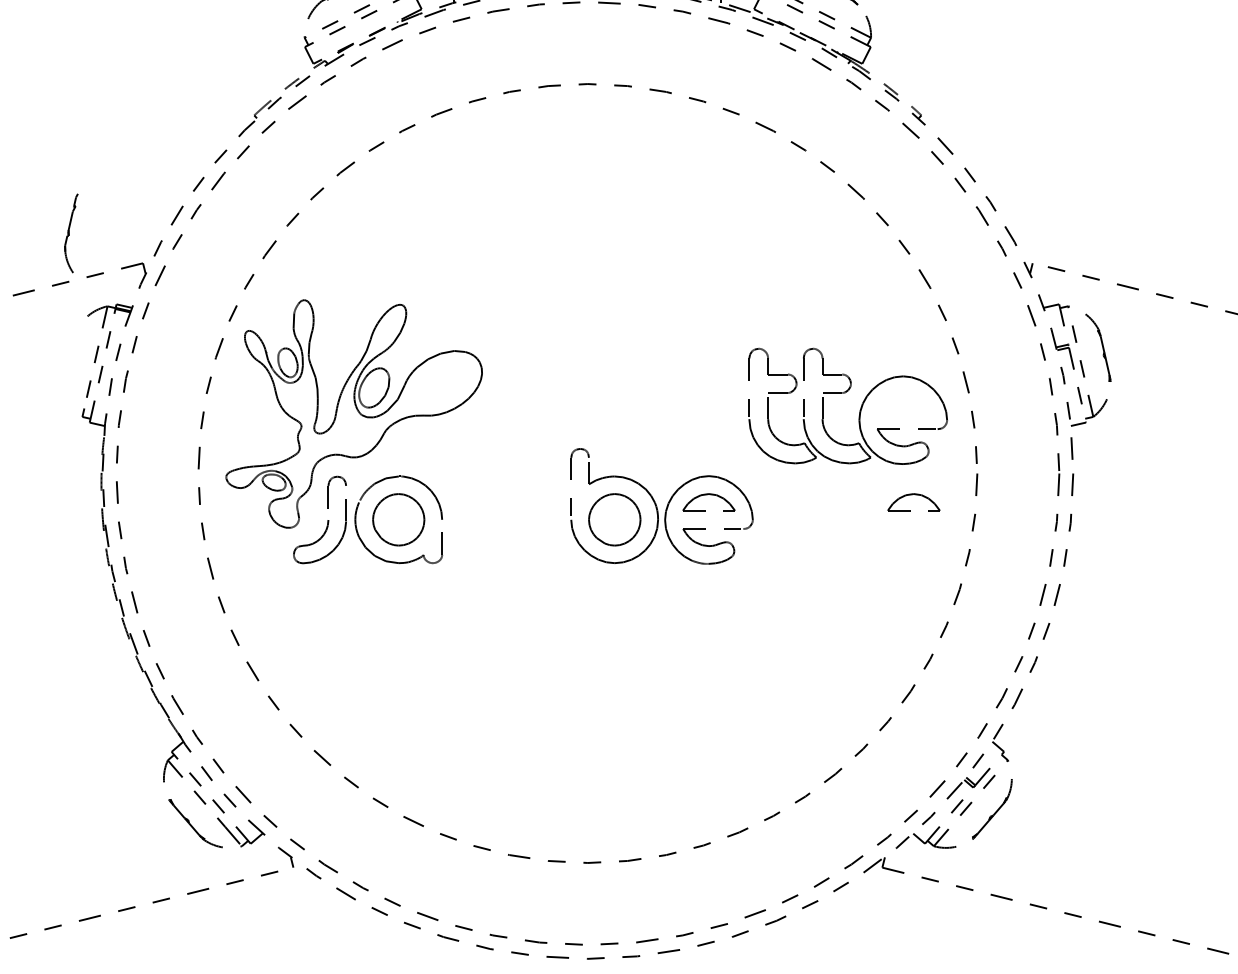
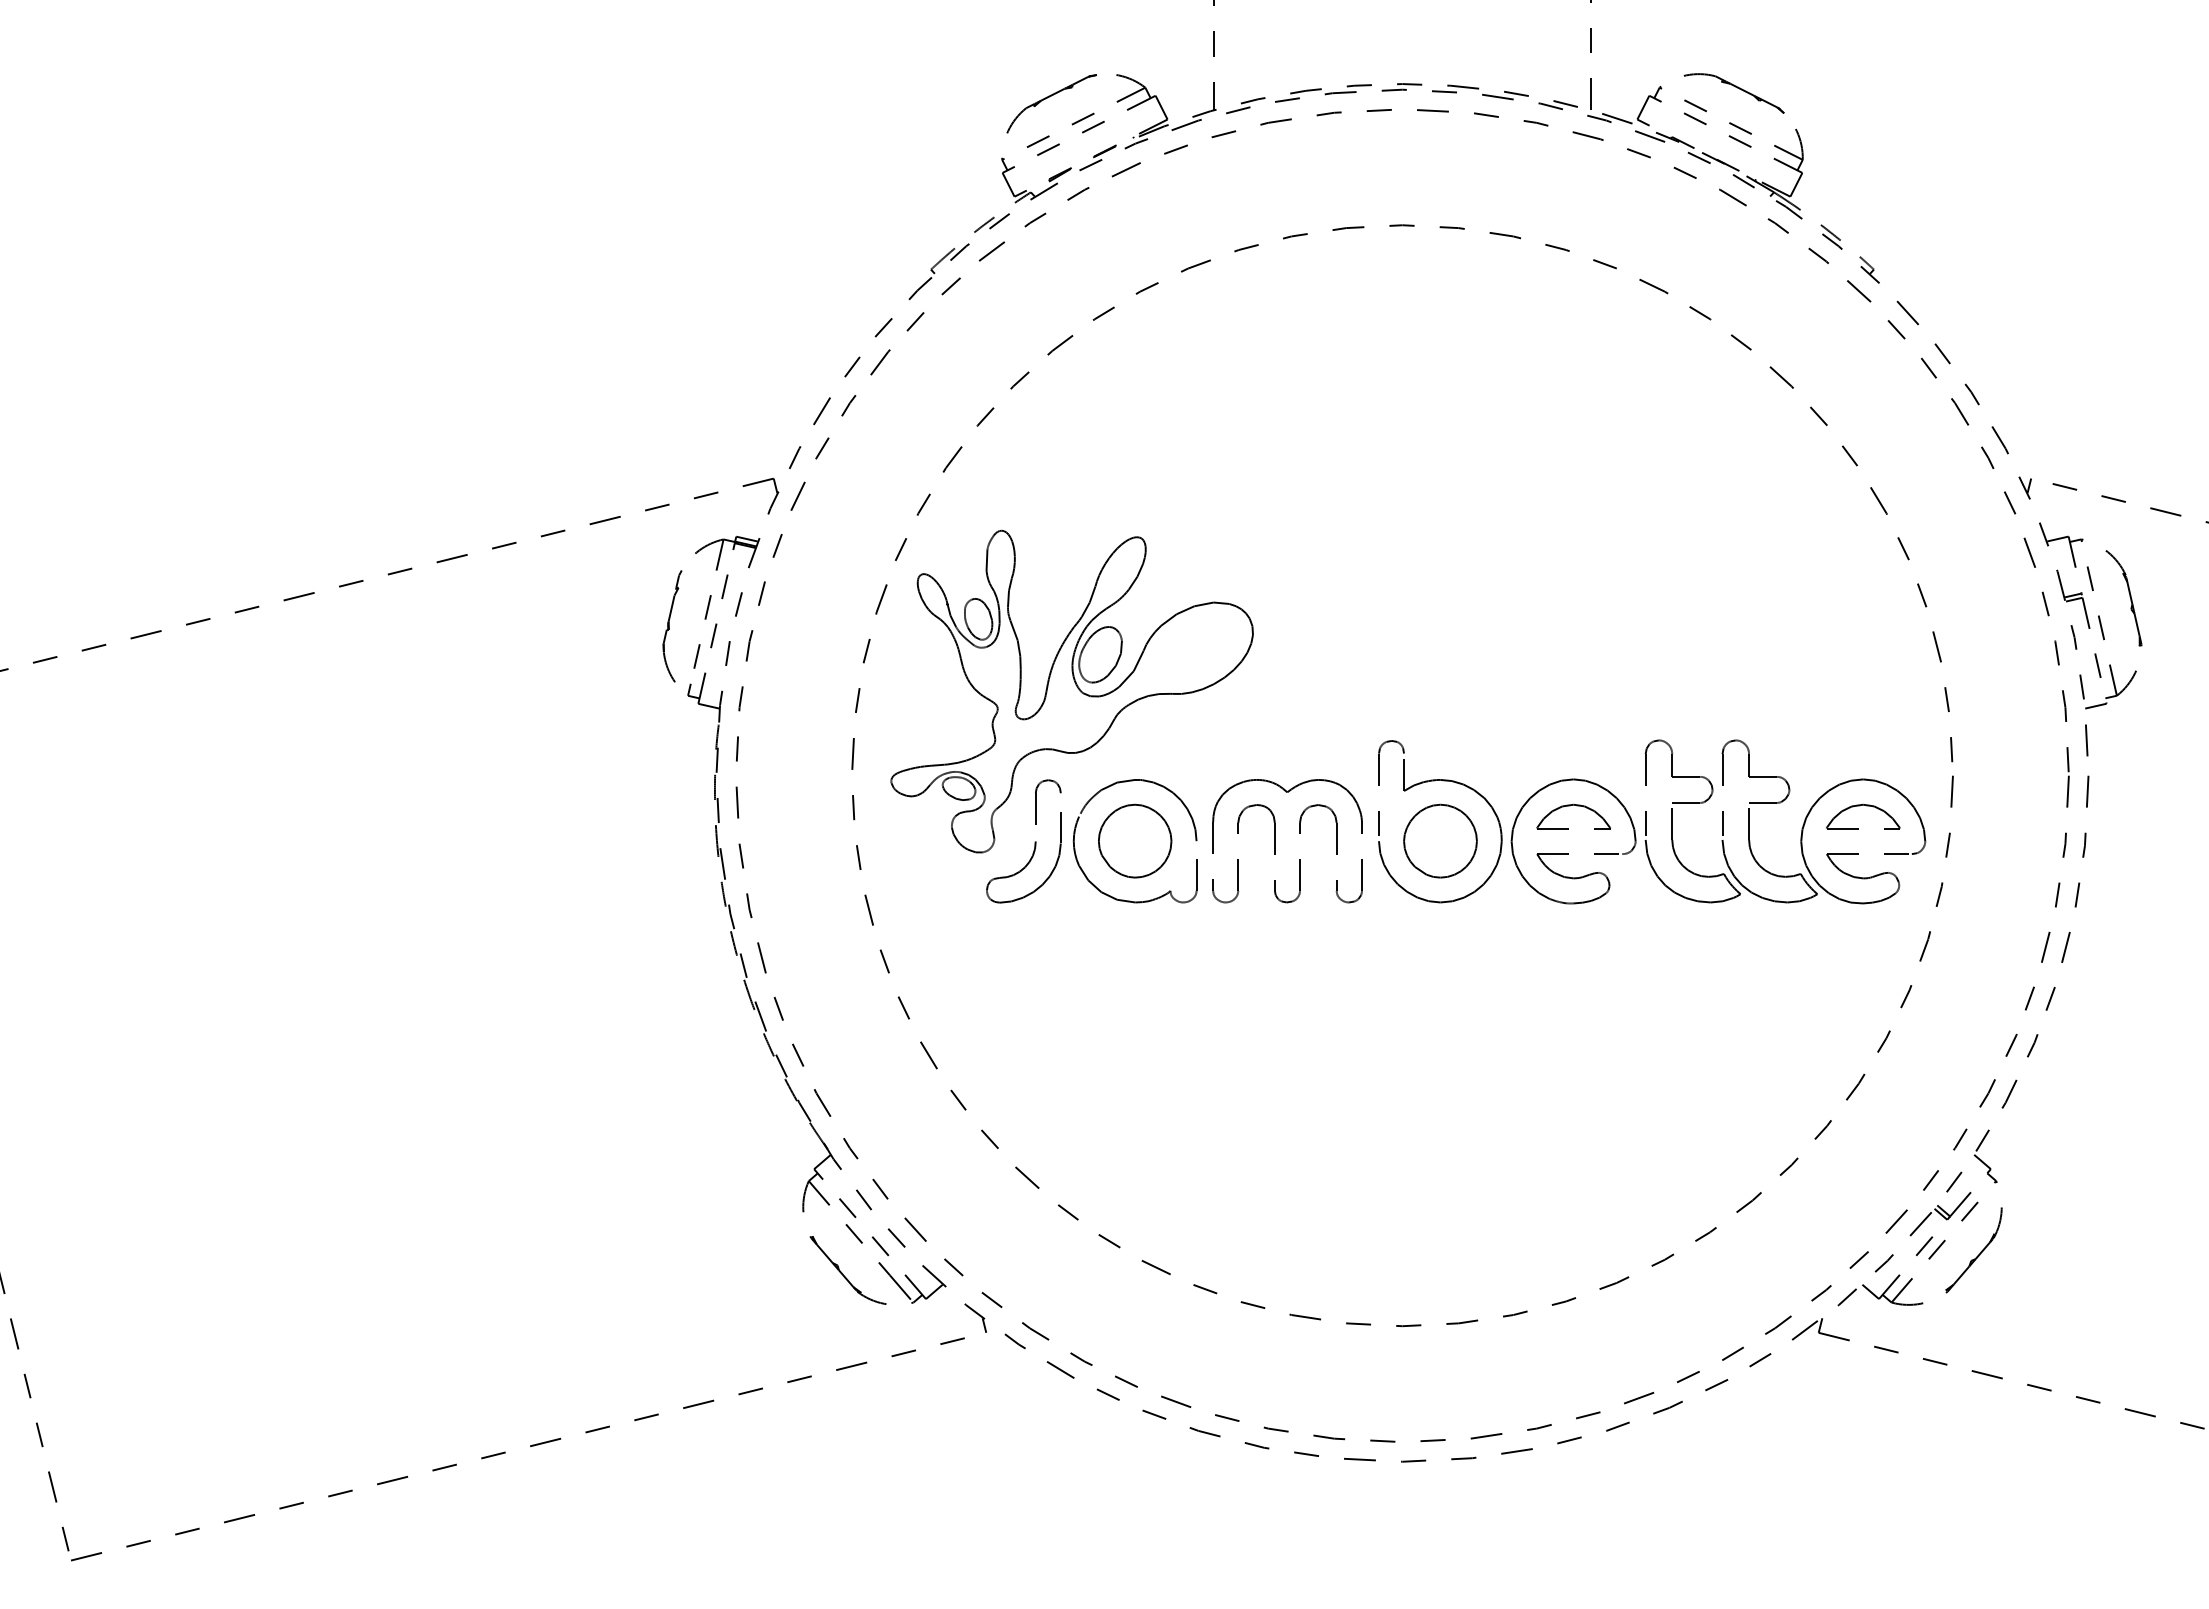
part: (71, 233) -> (672, 626), moved
part: (860, 408) -> (1802, 825), moved
part: (498, 520) -> (1275, 841), added

